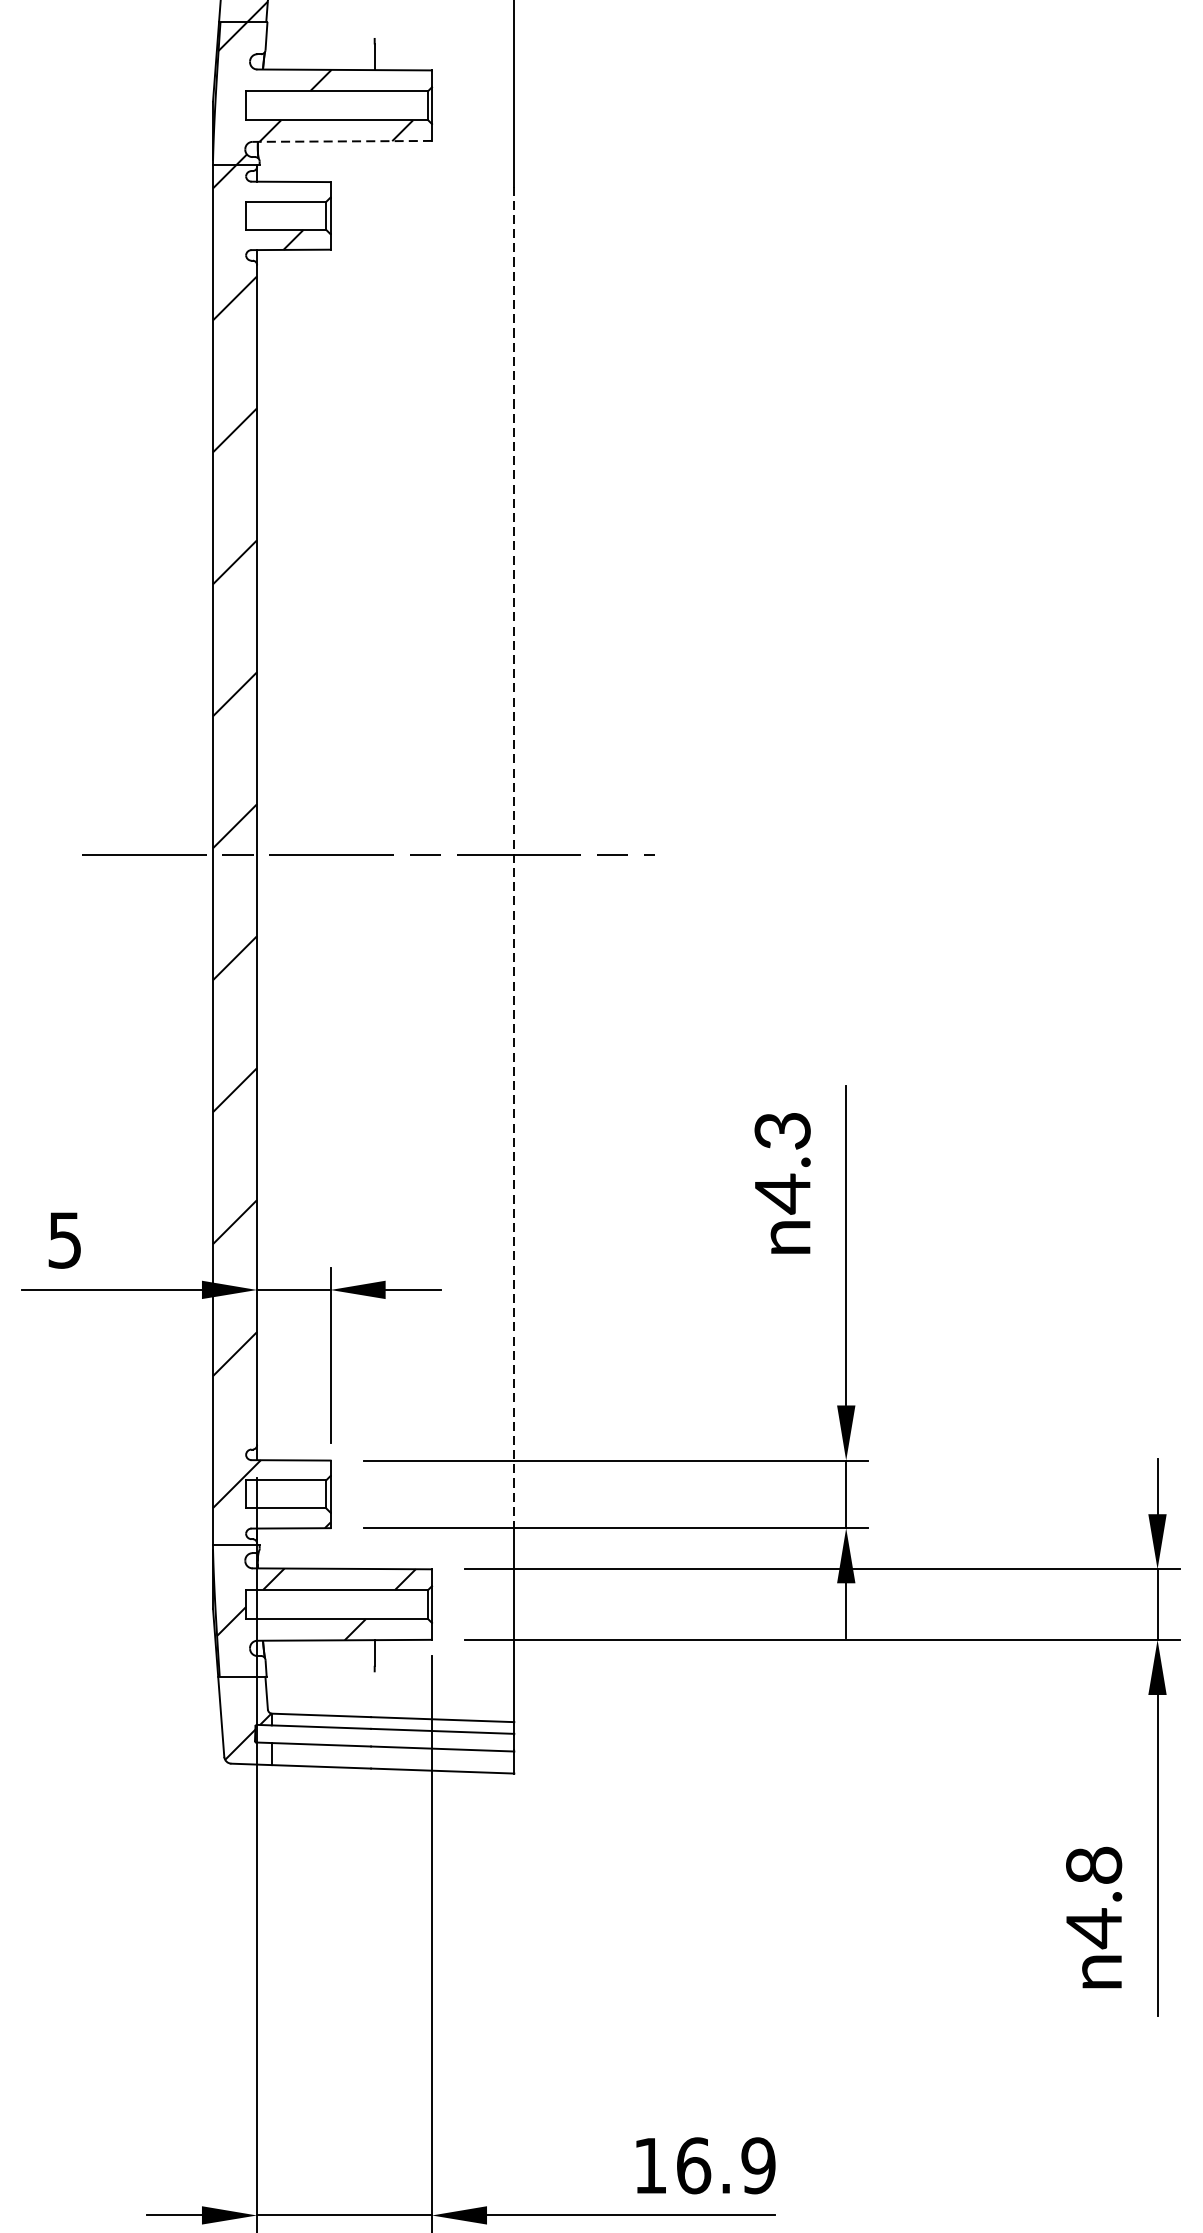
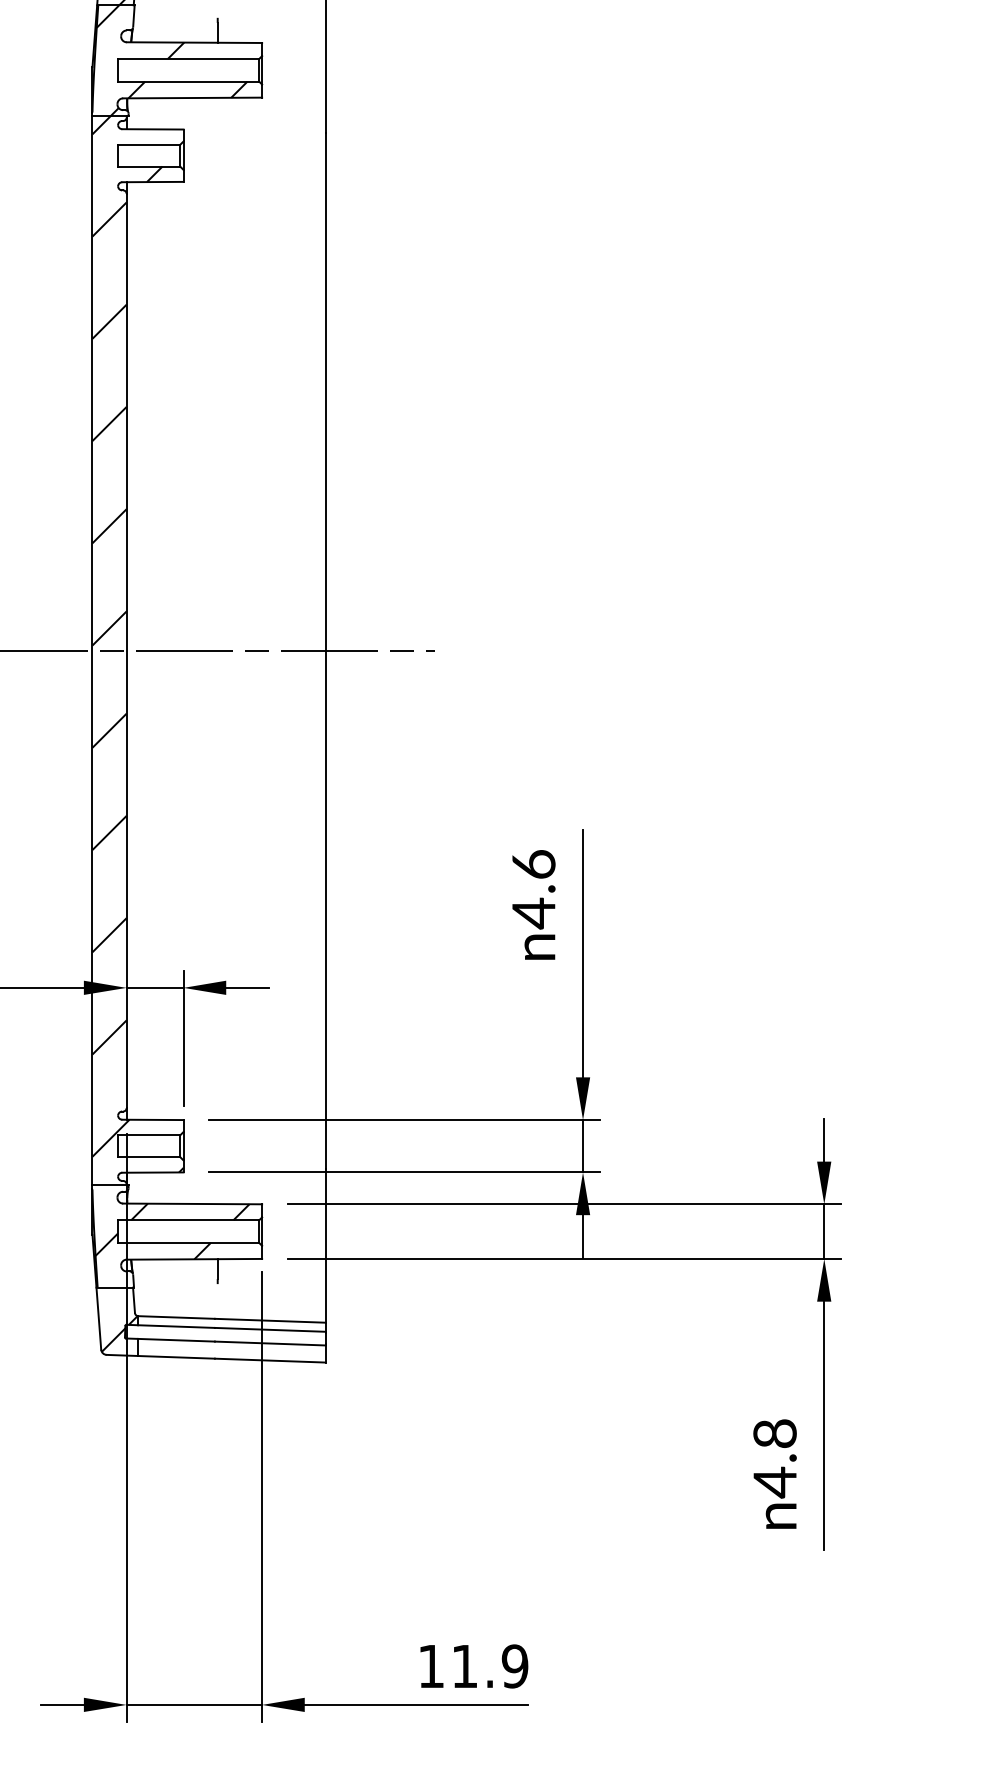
line: (343, 142) -> (193, 98), dashed -> solid
line: (513, 855) -> (325, 651), dashed -> solid
text: (782, 1130) -> (533, 864), 4.3 -> 4.6
text: (694, 2165) -> (465, 1666), 16.9 -> 11.9

